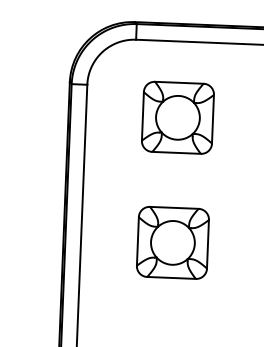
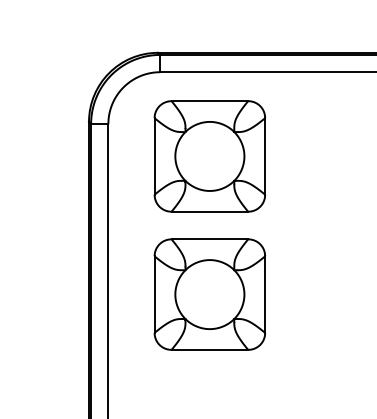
part: (177, 117) -> (209, 156), size x1.43
part: (172, 242) -> (209, 294), size x1.43

